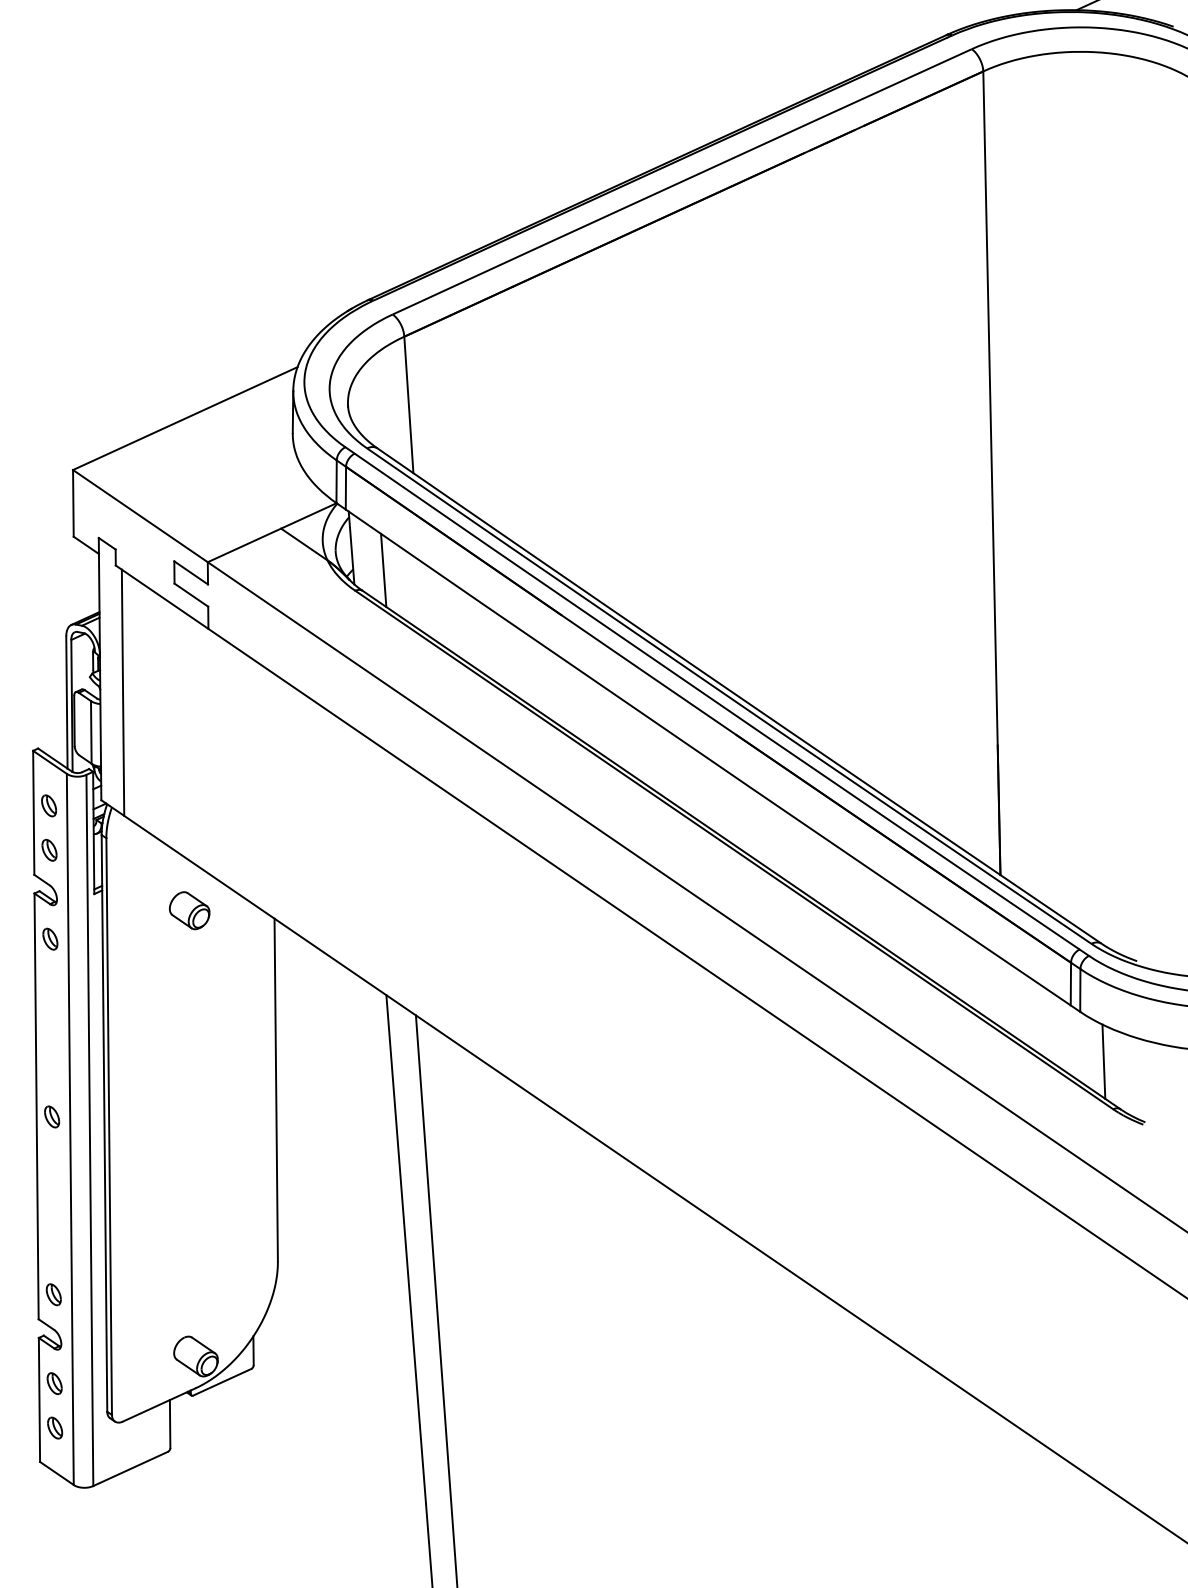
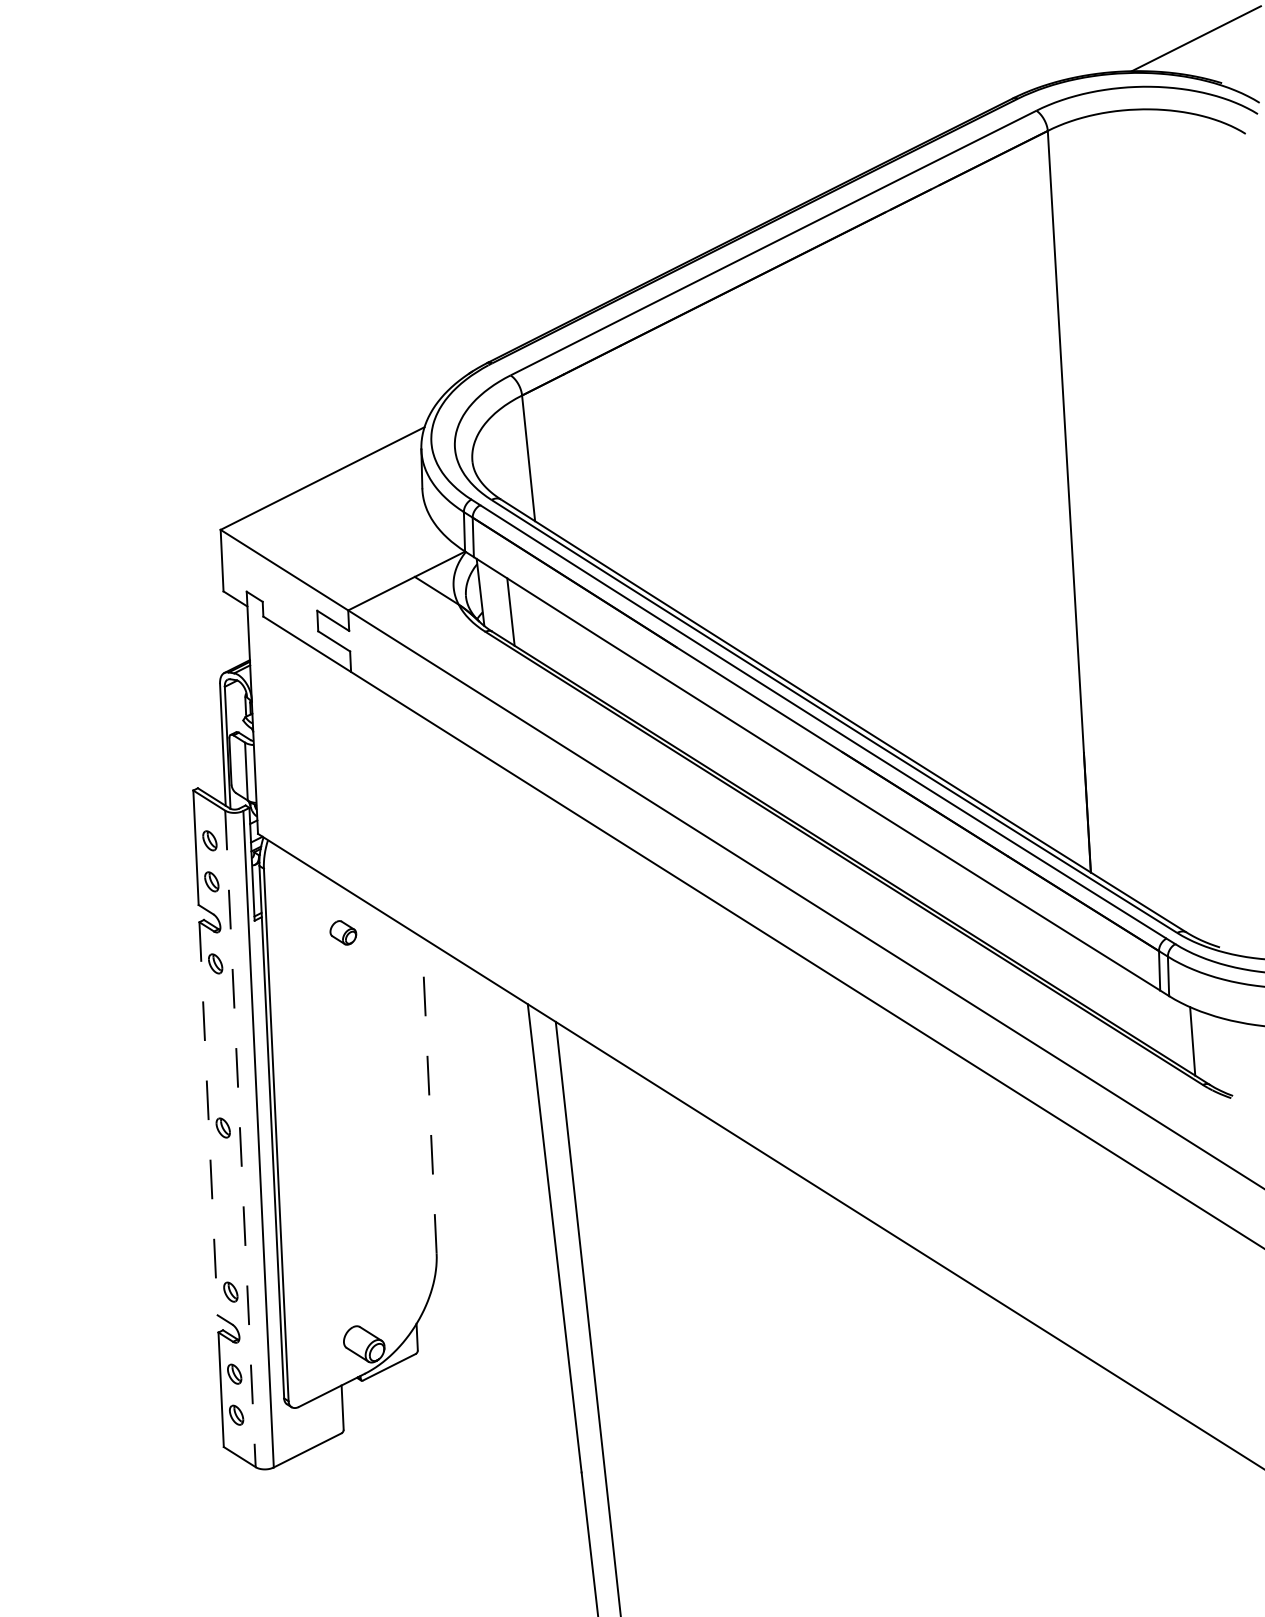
line: (123, 692) -> (274, 733), removed
part: (189, 910) -> (343, 932), size x0.7
line: (276, 1089) -> (429, 1095), solid -> dashed
line: (36, 1106) -> (208, 1118), solid -> dashed
line: (70, 1128) -> (240, 1138), solid -> dashed

